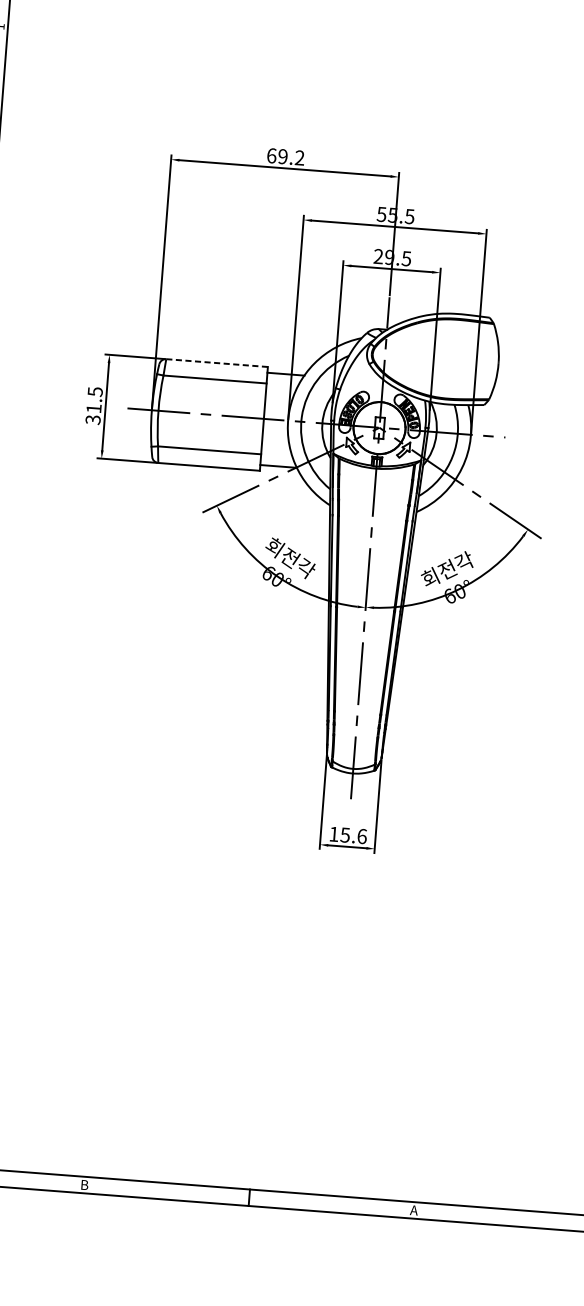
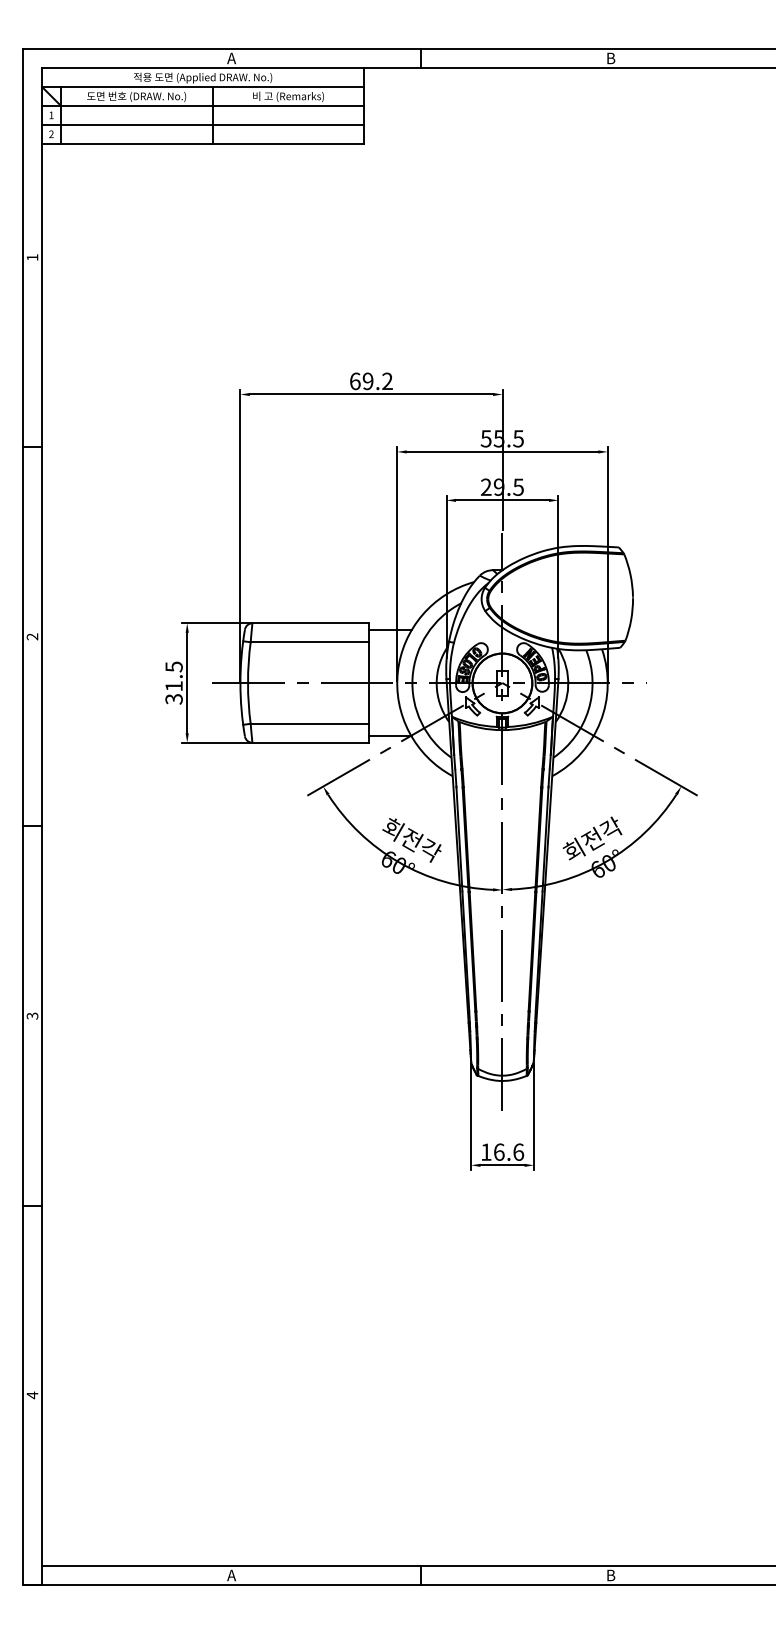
line: (217, 363) -> (311, 623), dashed -> solid
text: (344, 834) -> (498, 1151), 15.6 -> 16.6
text: (84, 1185) -> (231, 1575), B -> A
text: (413, 1210) -> (610, 1575), A -> B

